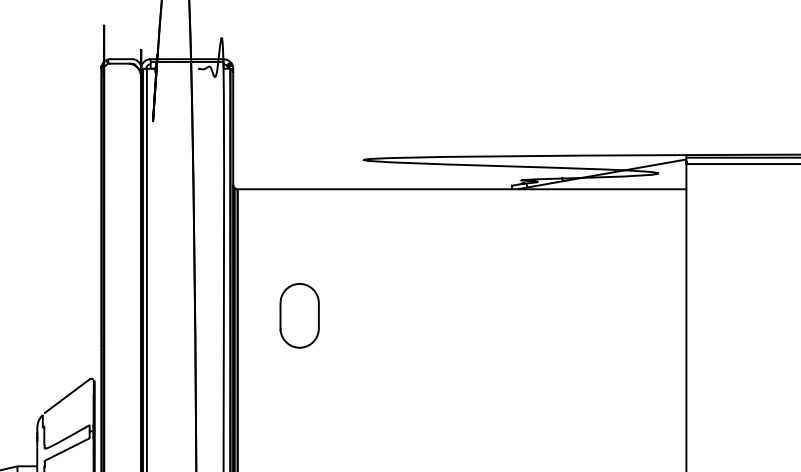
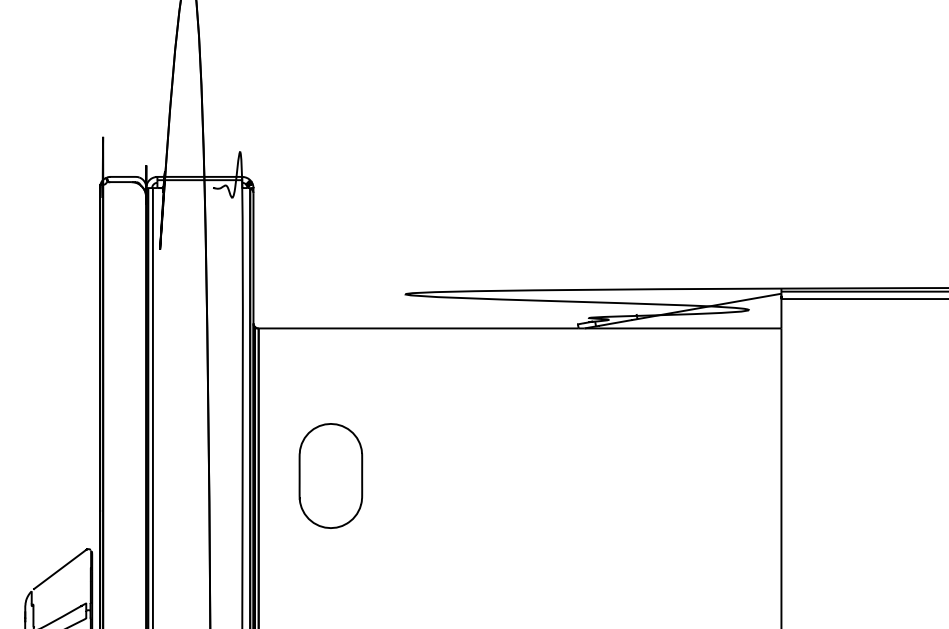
part: (299, 315) -> (330, 475), size x1.4

